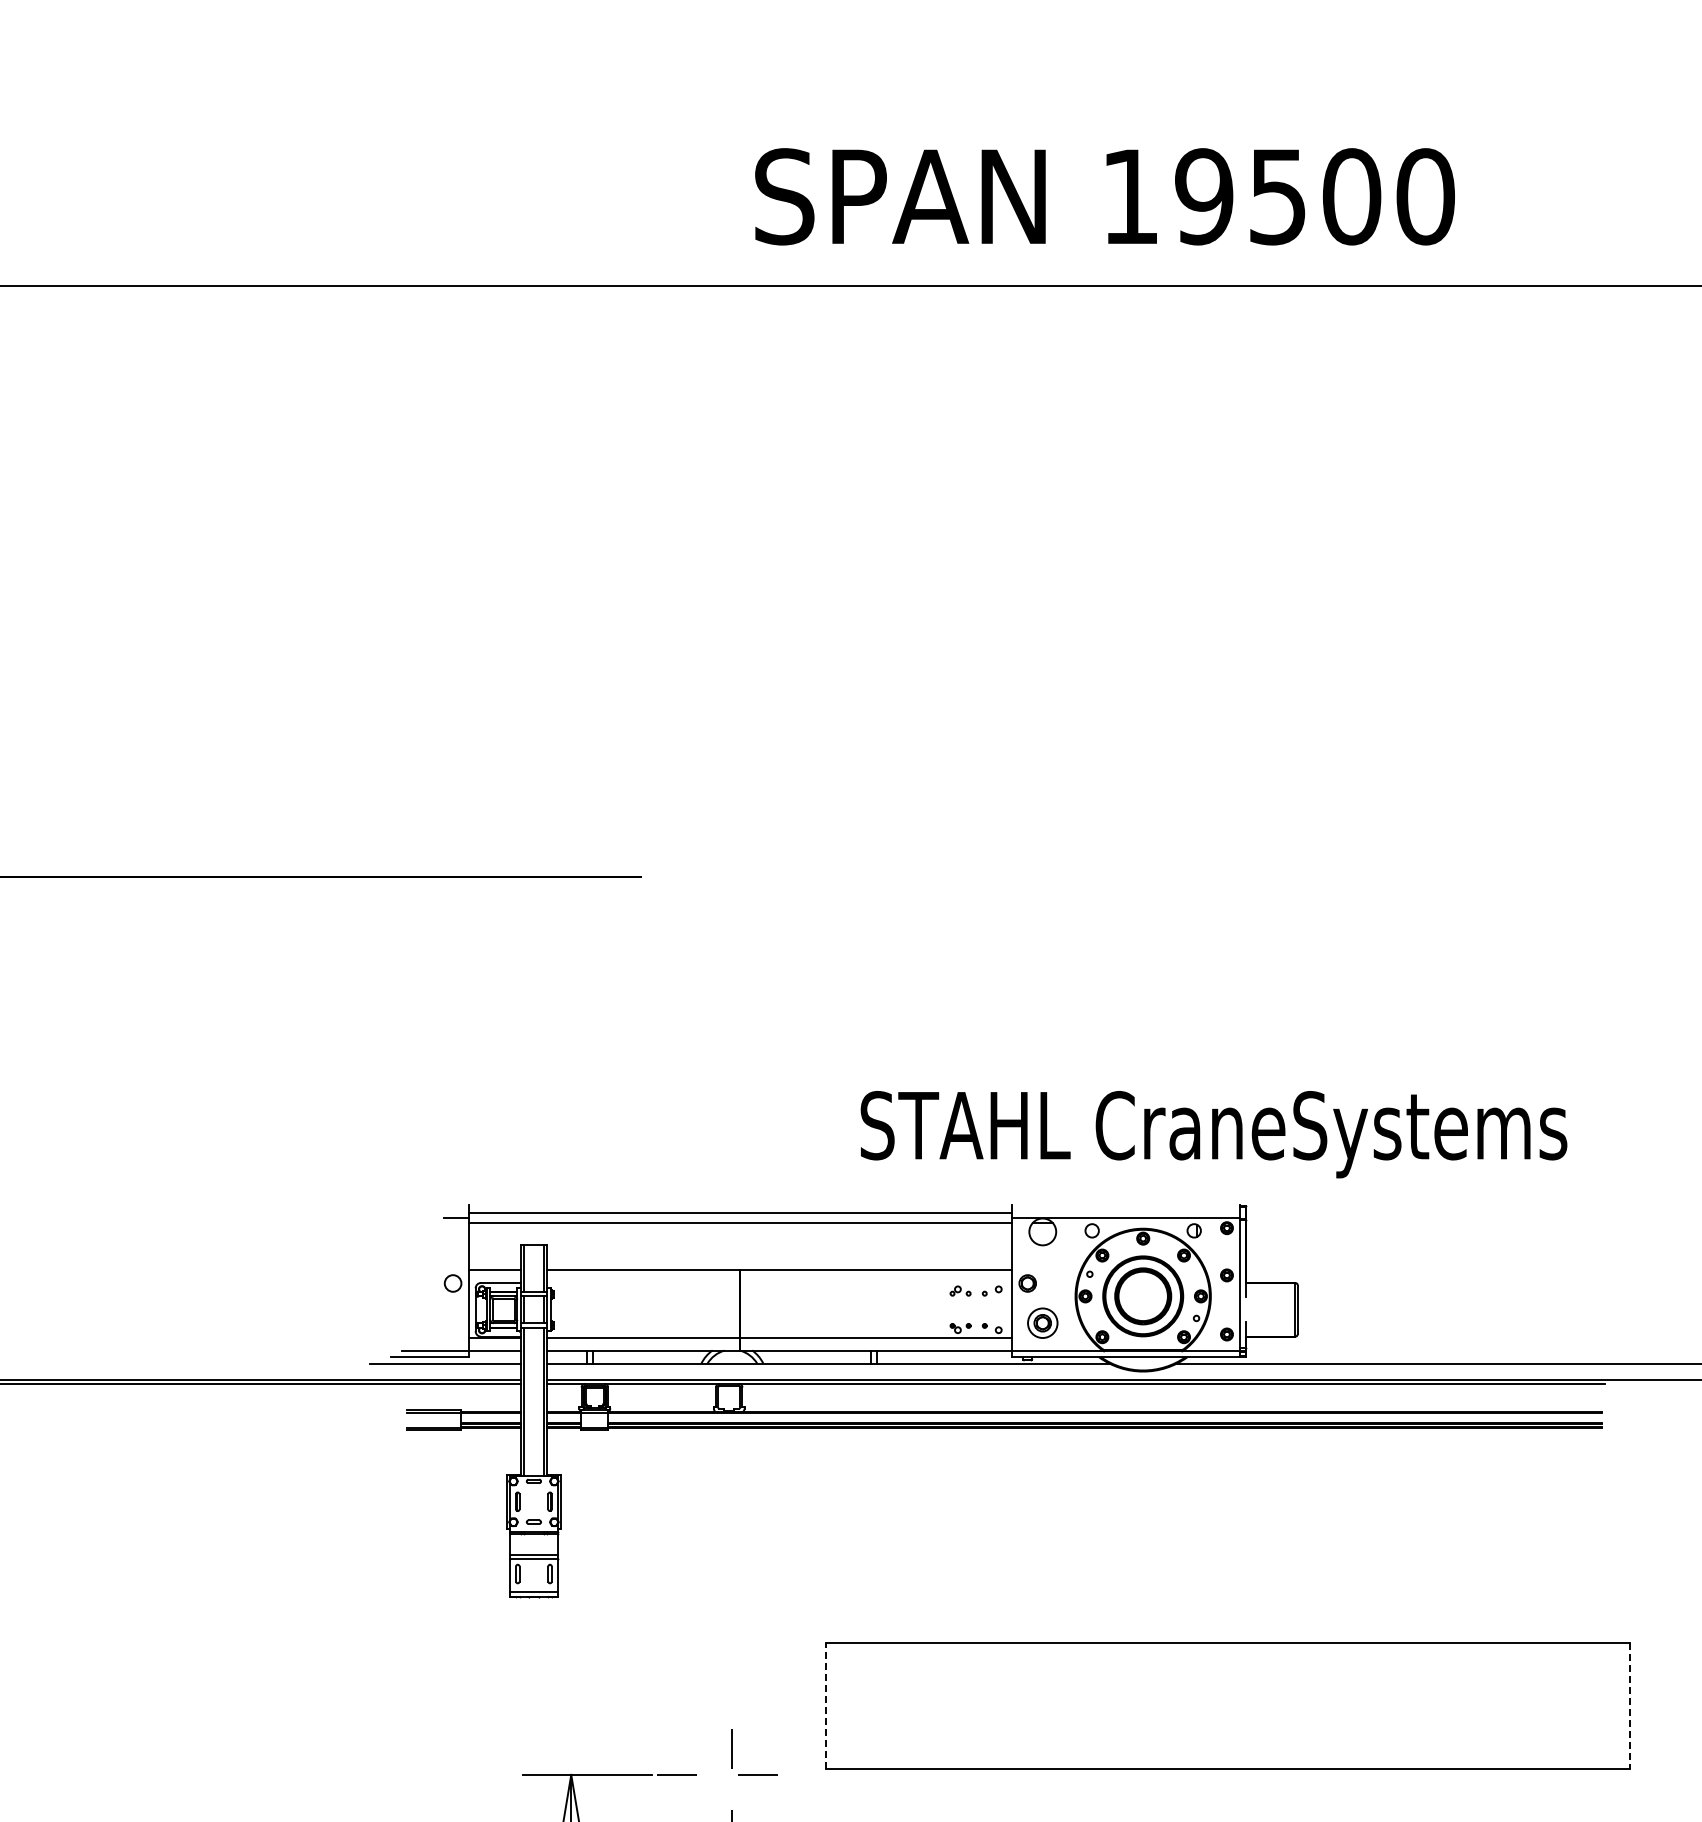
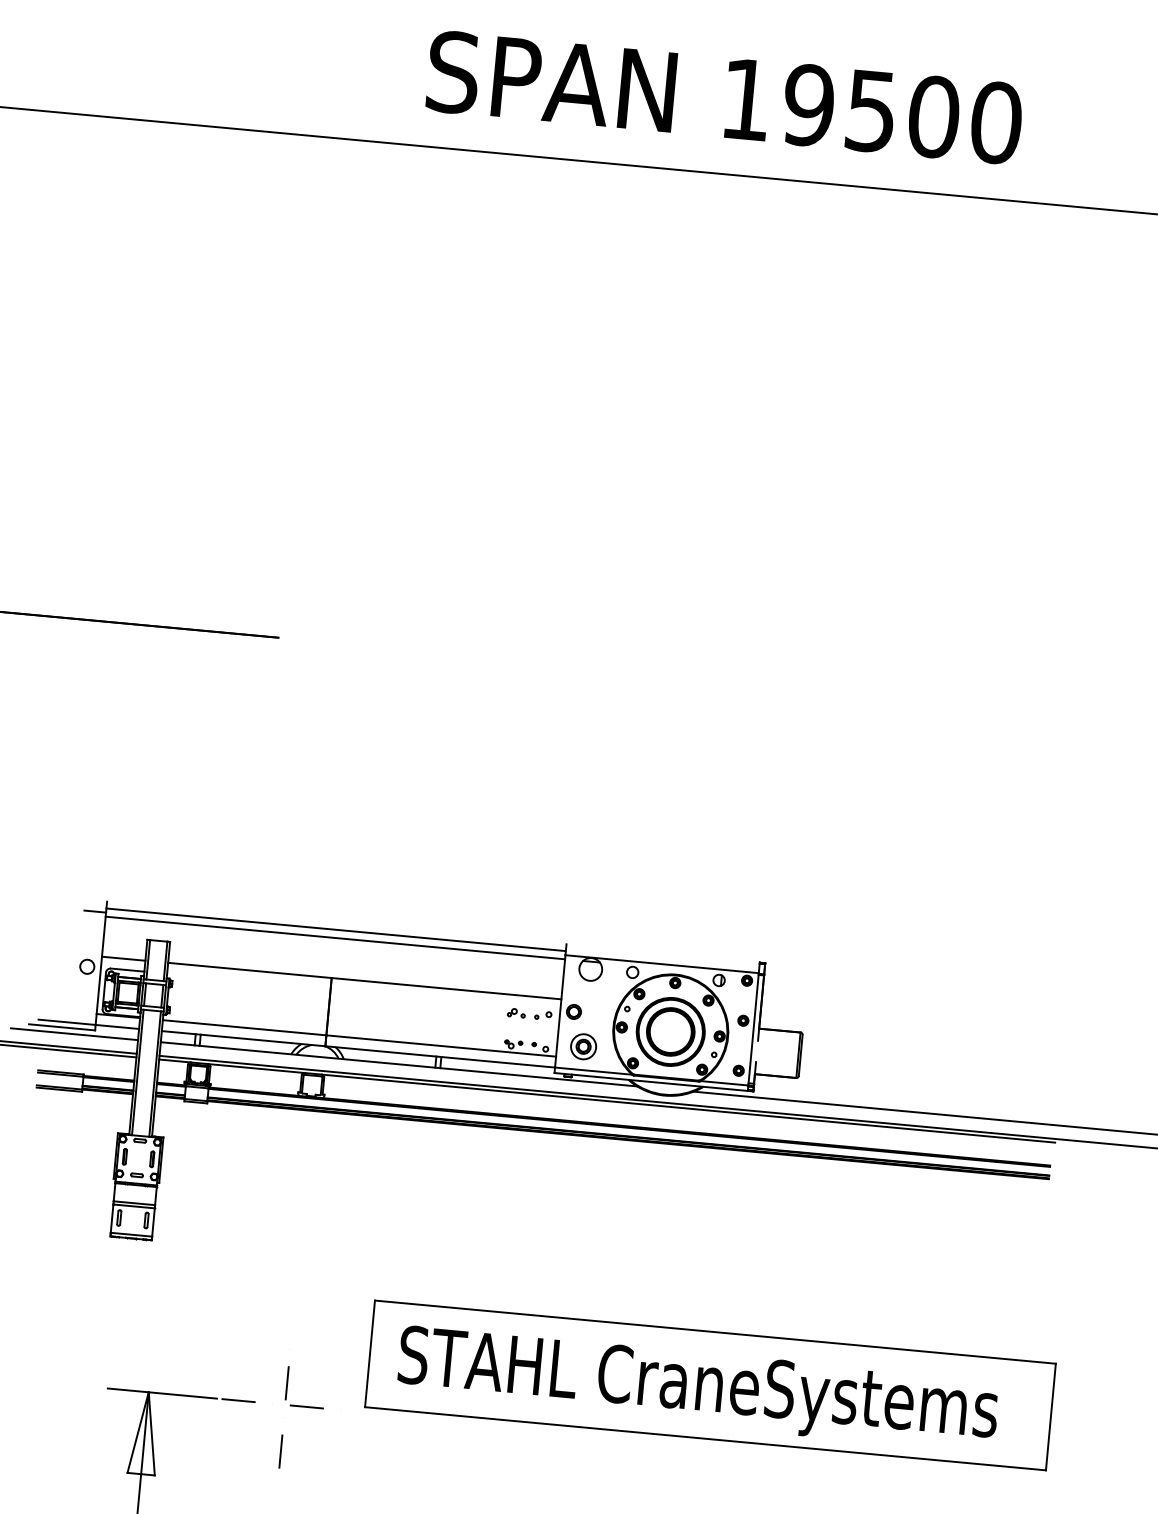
text: (1213, 1134) -> (697, 1389), moved
line: (826, 1705) -> (370, 1353), dashed -> solid
line: (1630, 1705) -> (1051, 1416), dashed -> solid

